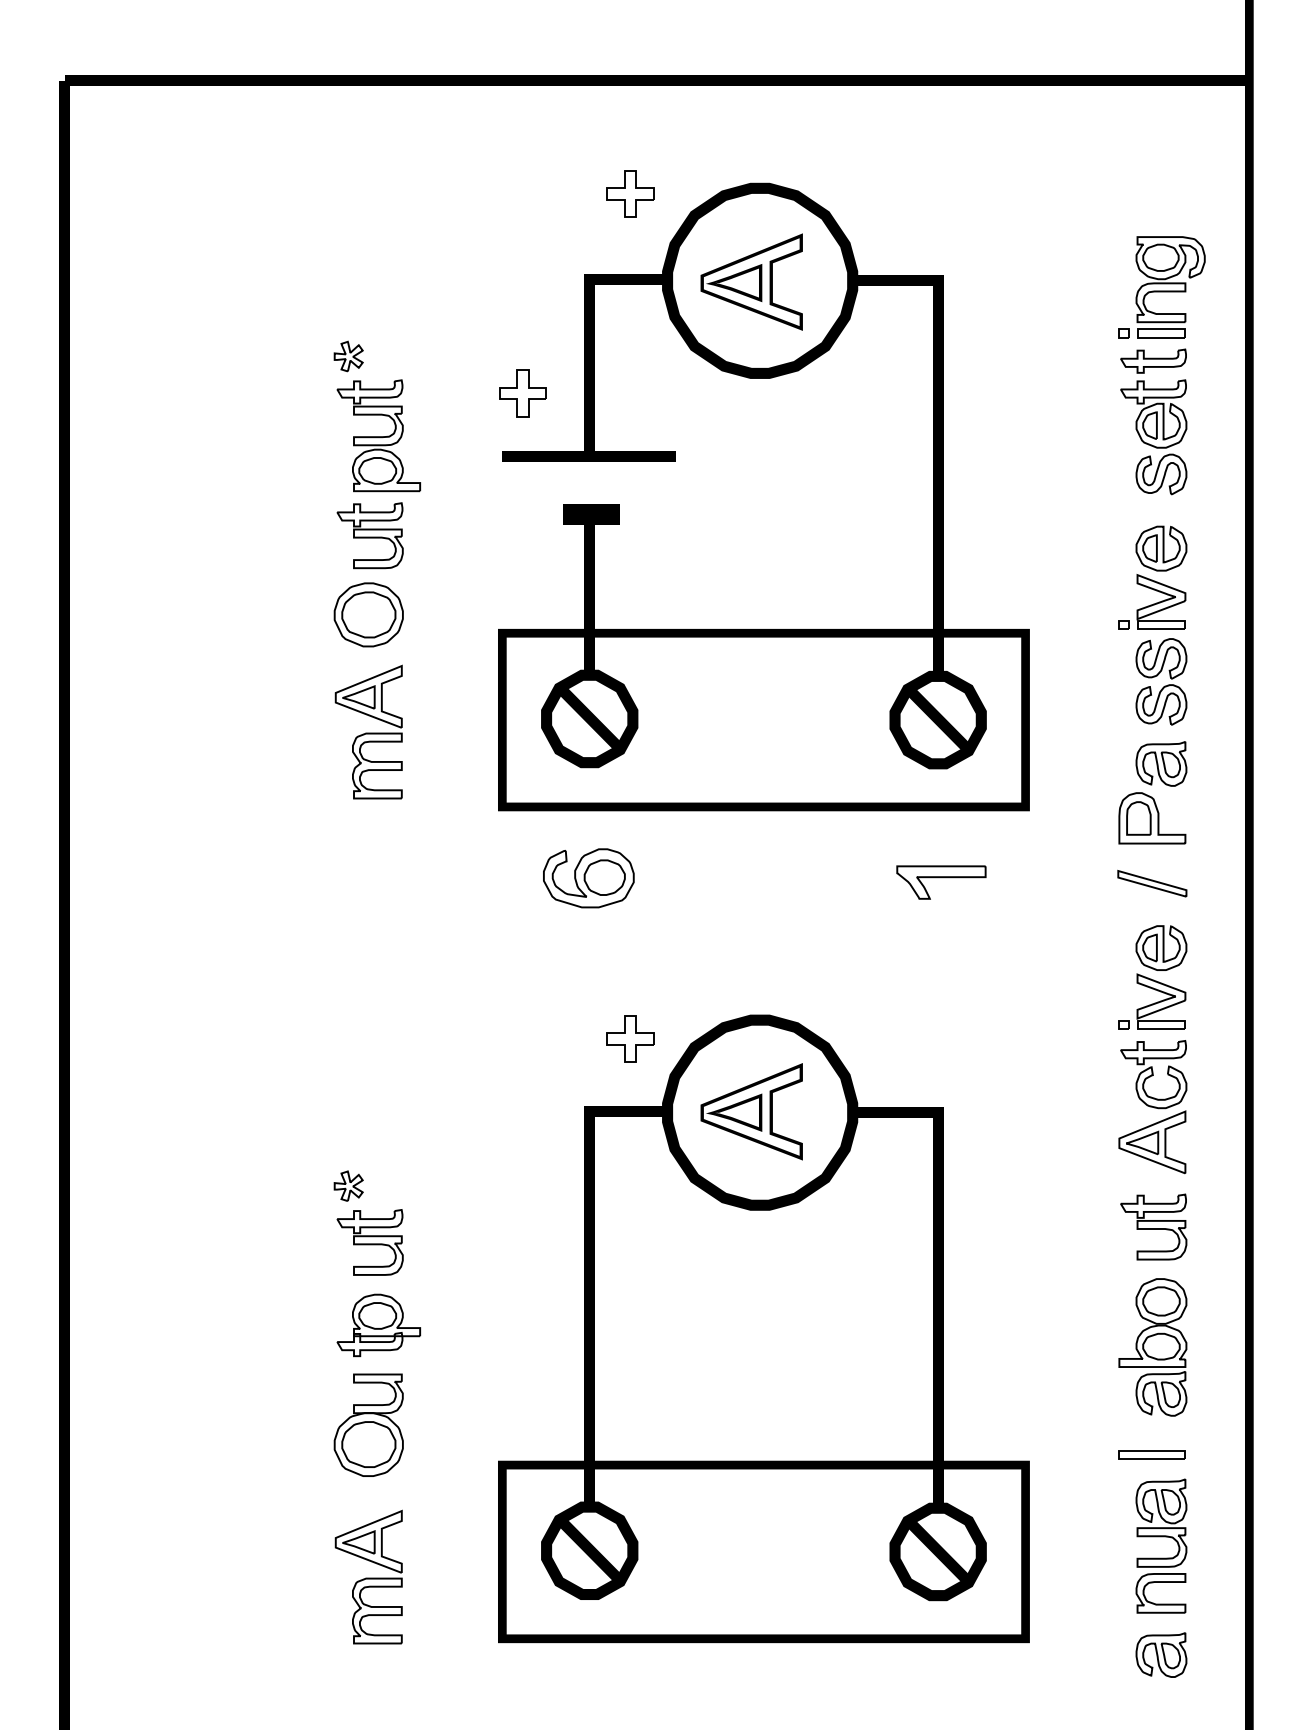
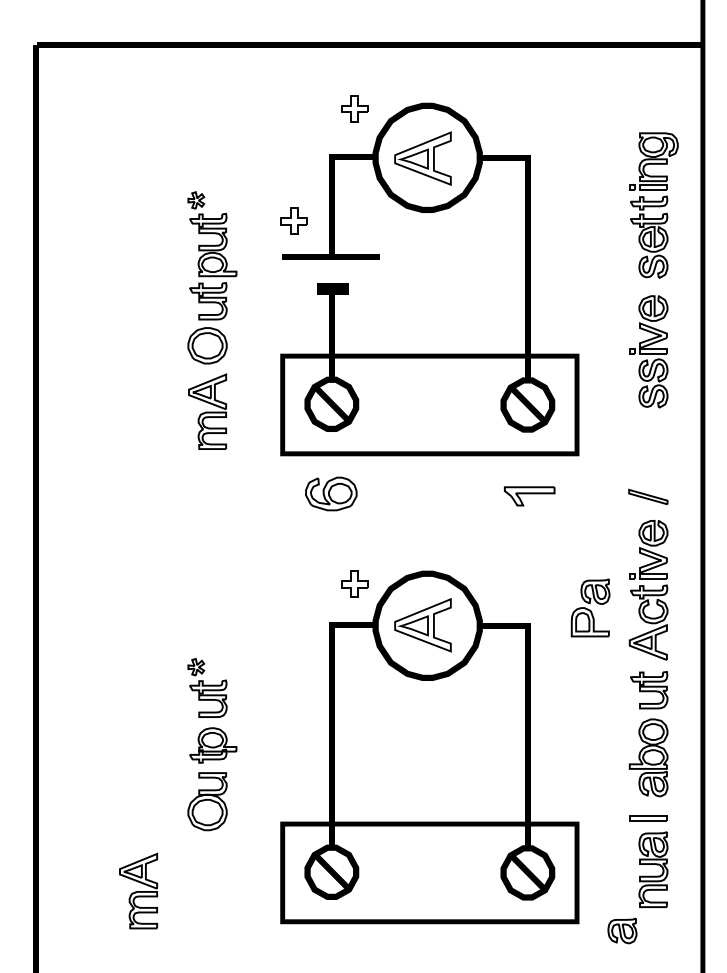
part: (1152, 792) -> (590, 607), moved
part: (368, 1576) -> (138, 890), moved
part: (1161, 1654) -> (622, 930), moved

